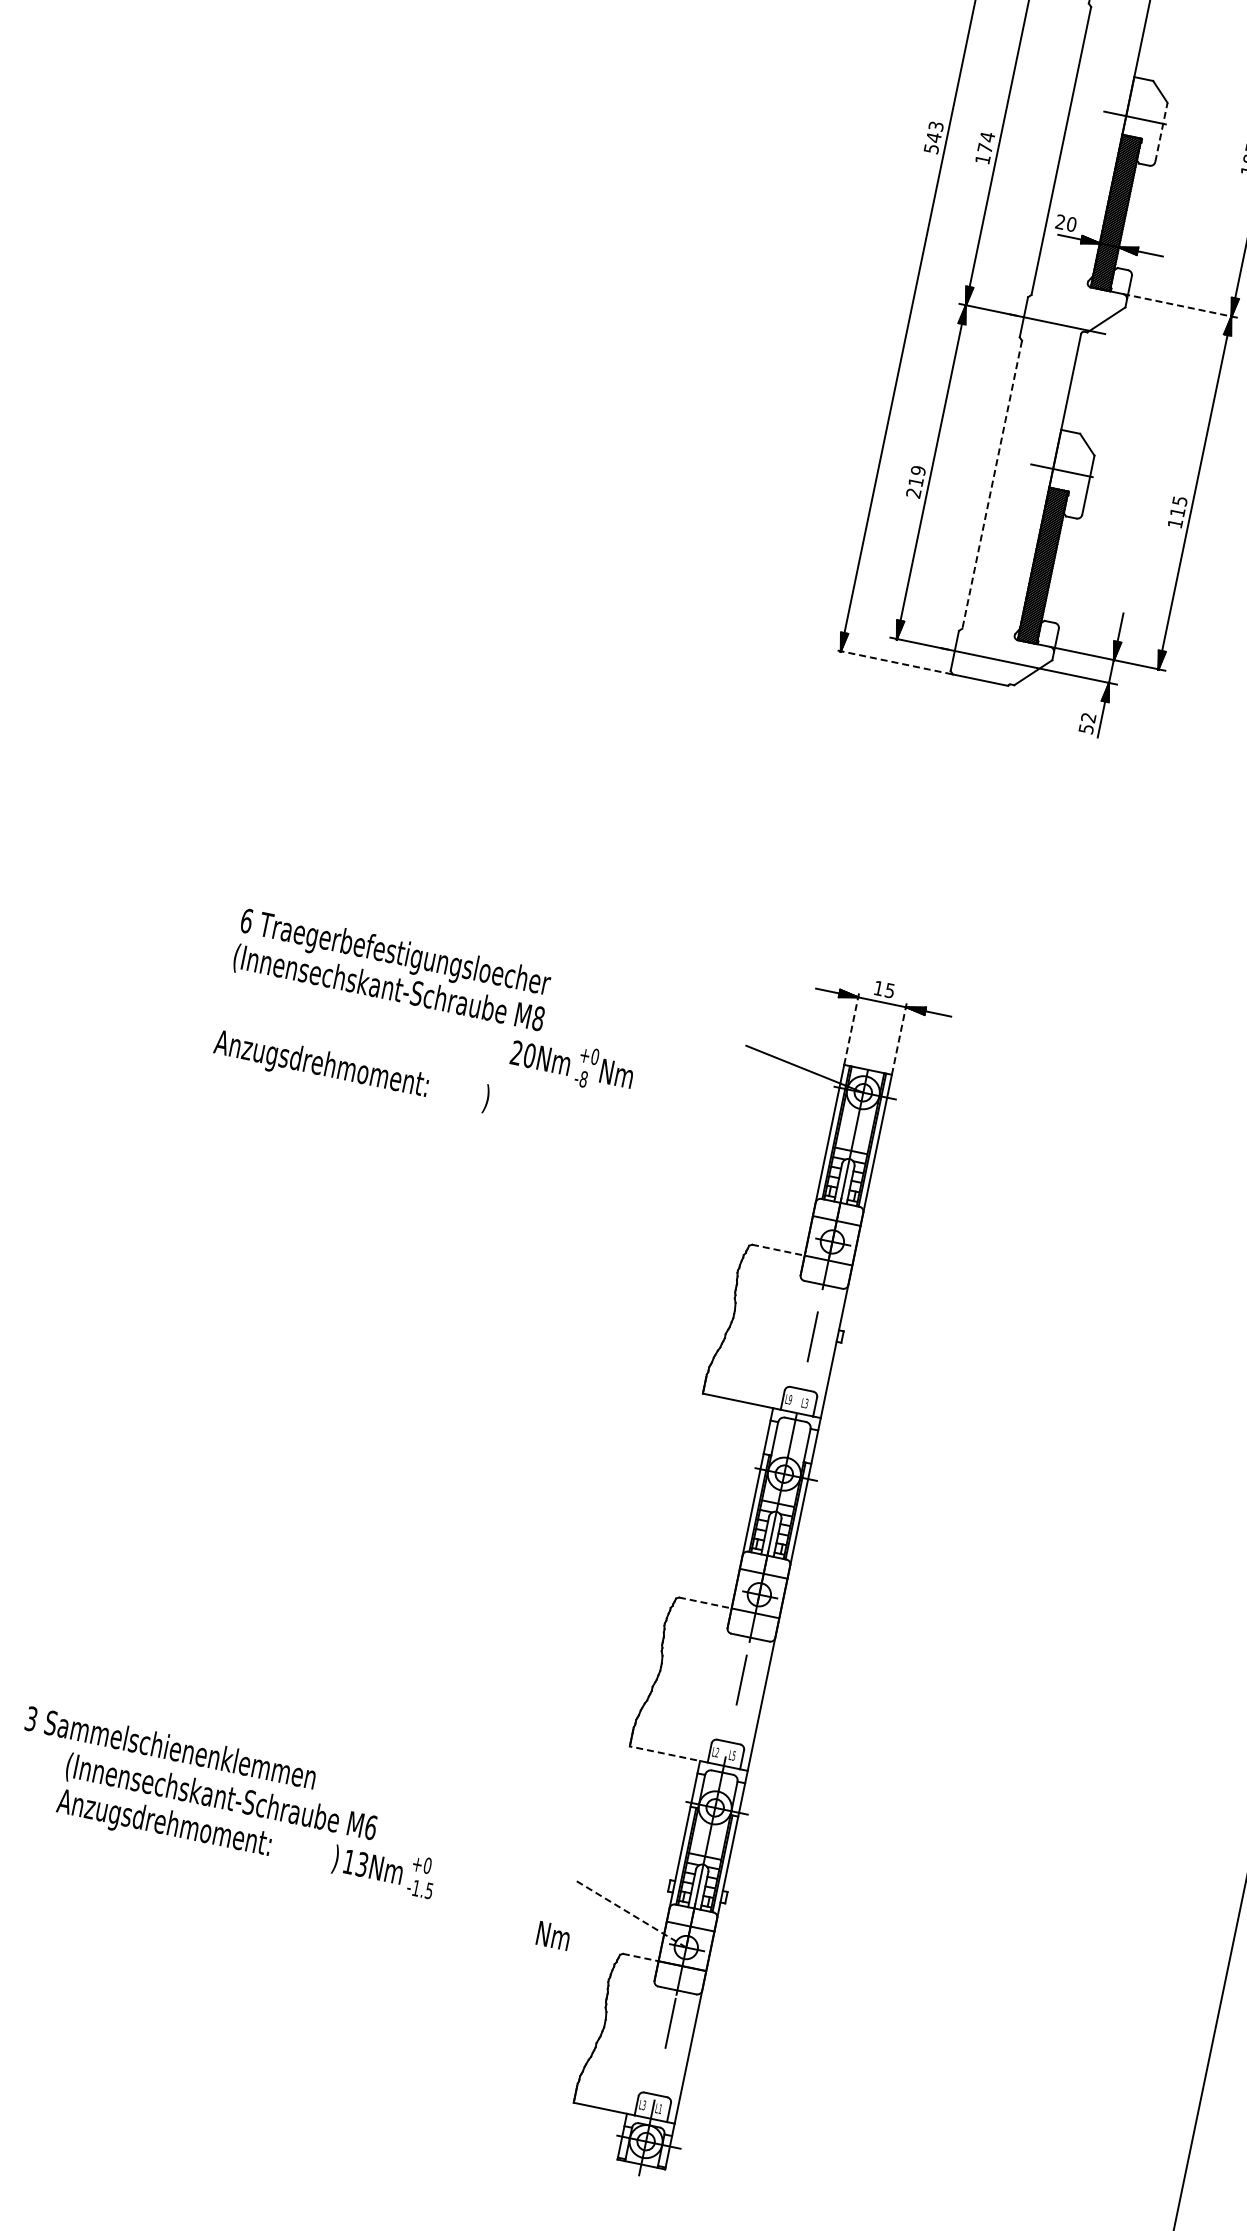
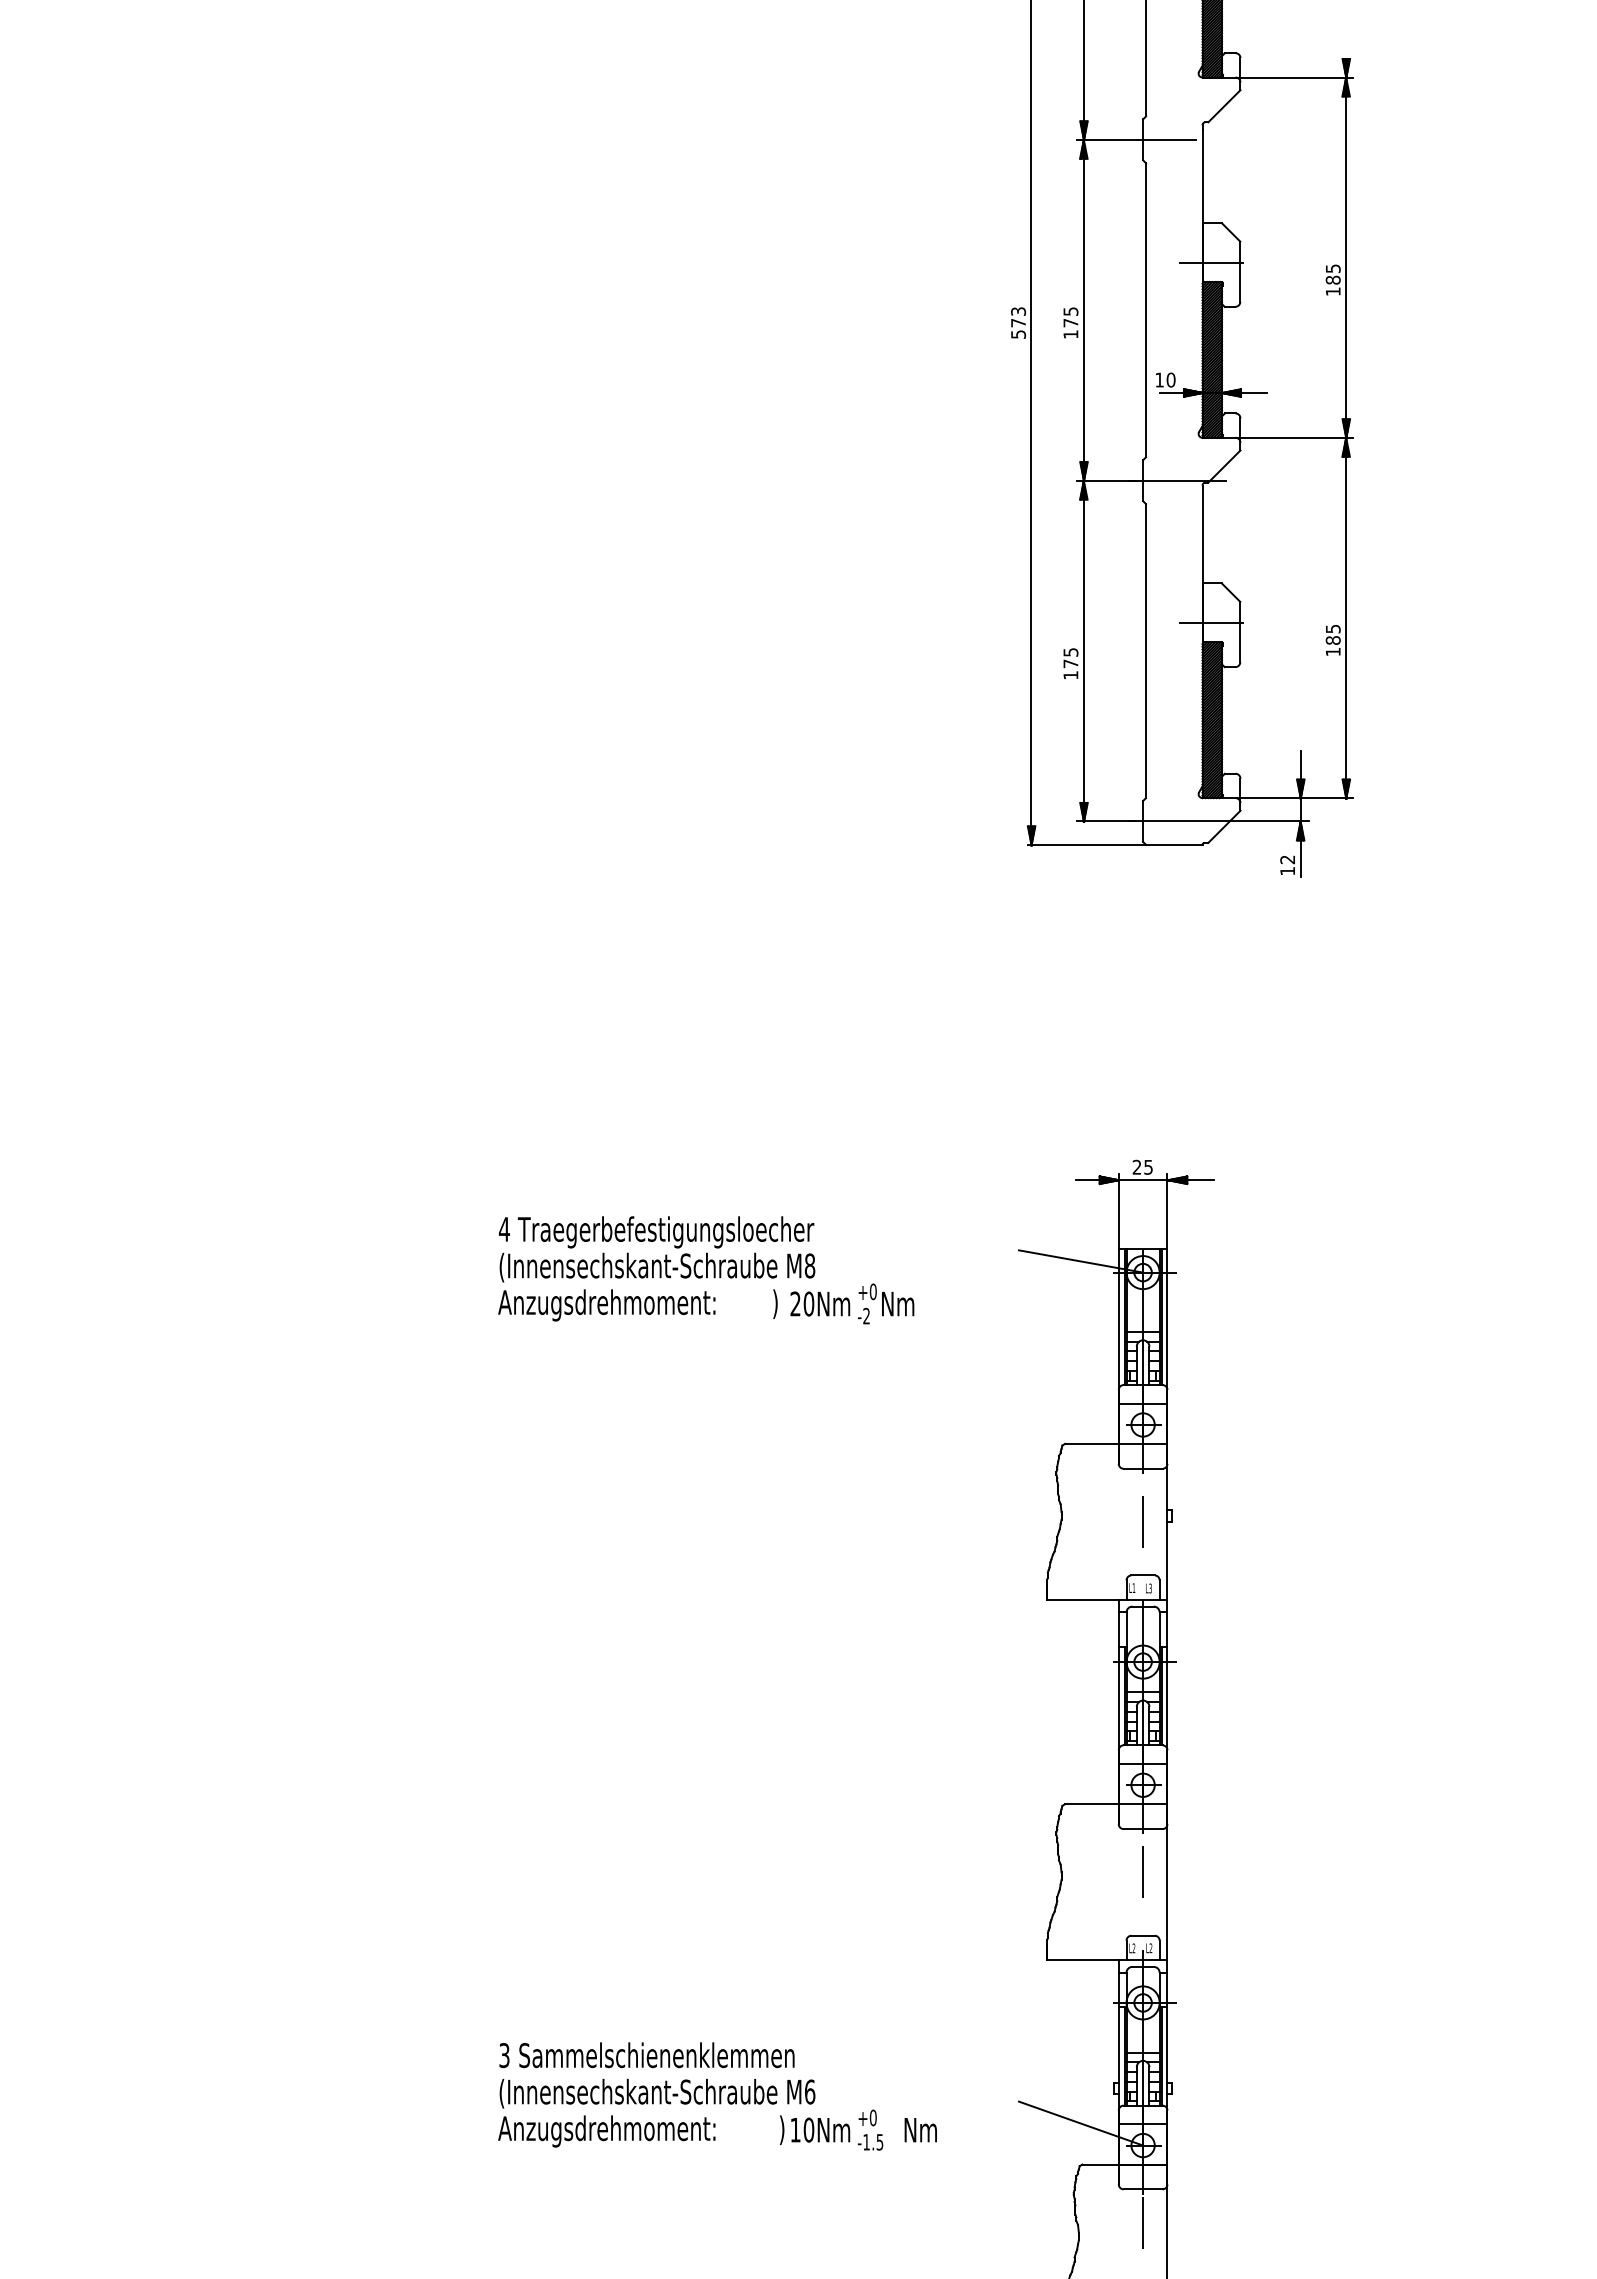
line: (1161, 132) -> (1240, 271), dashed -> solid
text: (987, 136) -> (1070, 311), 174 -> 175
text: (933, 137) -> (1018, 322), 543 -> 573
text: (1060, 221) -> (1159, 379), 20 -> 10
line: (1180, 305) -> (1294, 437), dashed -> solid
text: (915, 481) -> (1070, 663), 219 -> 175
line: (992, 485) -> (1146, 651), dashed -> solid
text: (1176, 512) -> (1332, 640), 115 -> 185
line: (895, 662) -> (1087, 844), dashed -> solid
text: (1086, 729) -> (1287, 871), 52 -> 12
text: (245, 919) -> (503, 1228), 6 -> 4
text: (878, 987) -> (1136, 1166), 15 -> 25
line: (851, 1027) -> (1118, 1211), dashed -> solid
line: (899, 1037) -> (1167, 1211), dashed -> solid
text: (351, 1072) -> (637, 1305), moved
text: (583, 1079) -> (866, 1316), -8 -> -2
line: (778, 1249) -> (1091, 1443), dashed -> solid
text: (789, 1400) -> (1133, 1588), L9 -> L1
line: (704, 1603) -> (1091, 1804), dashed -> solid
text: (170, 1747) -> (646, 2055), moved
line: (668, 1754) -> (1086, 1960), dashed -> solid
text: (733, 1756) -> (1150, 1948), L5 -> L2
text: (361, 1863) -> (808, 2129), 13Nm -> 10Nm
line: (630, 1913) -> (1081, 2123), dashed -> solid
text: (553, 1936) -> (920, 2130), moved
line: (641, 1957) -> (1101, 2164), dashed -> solid

